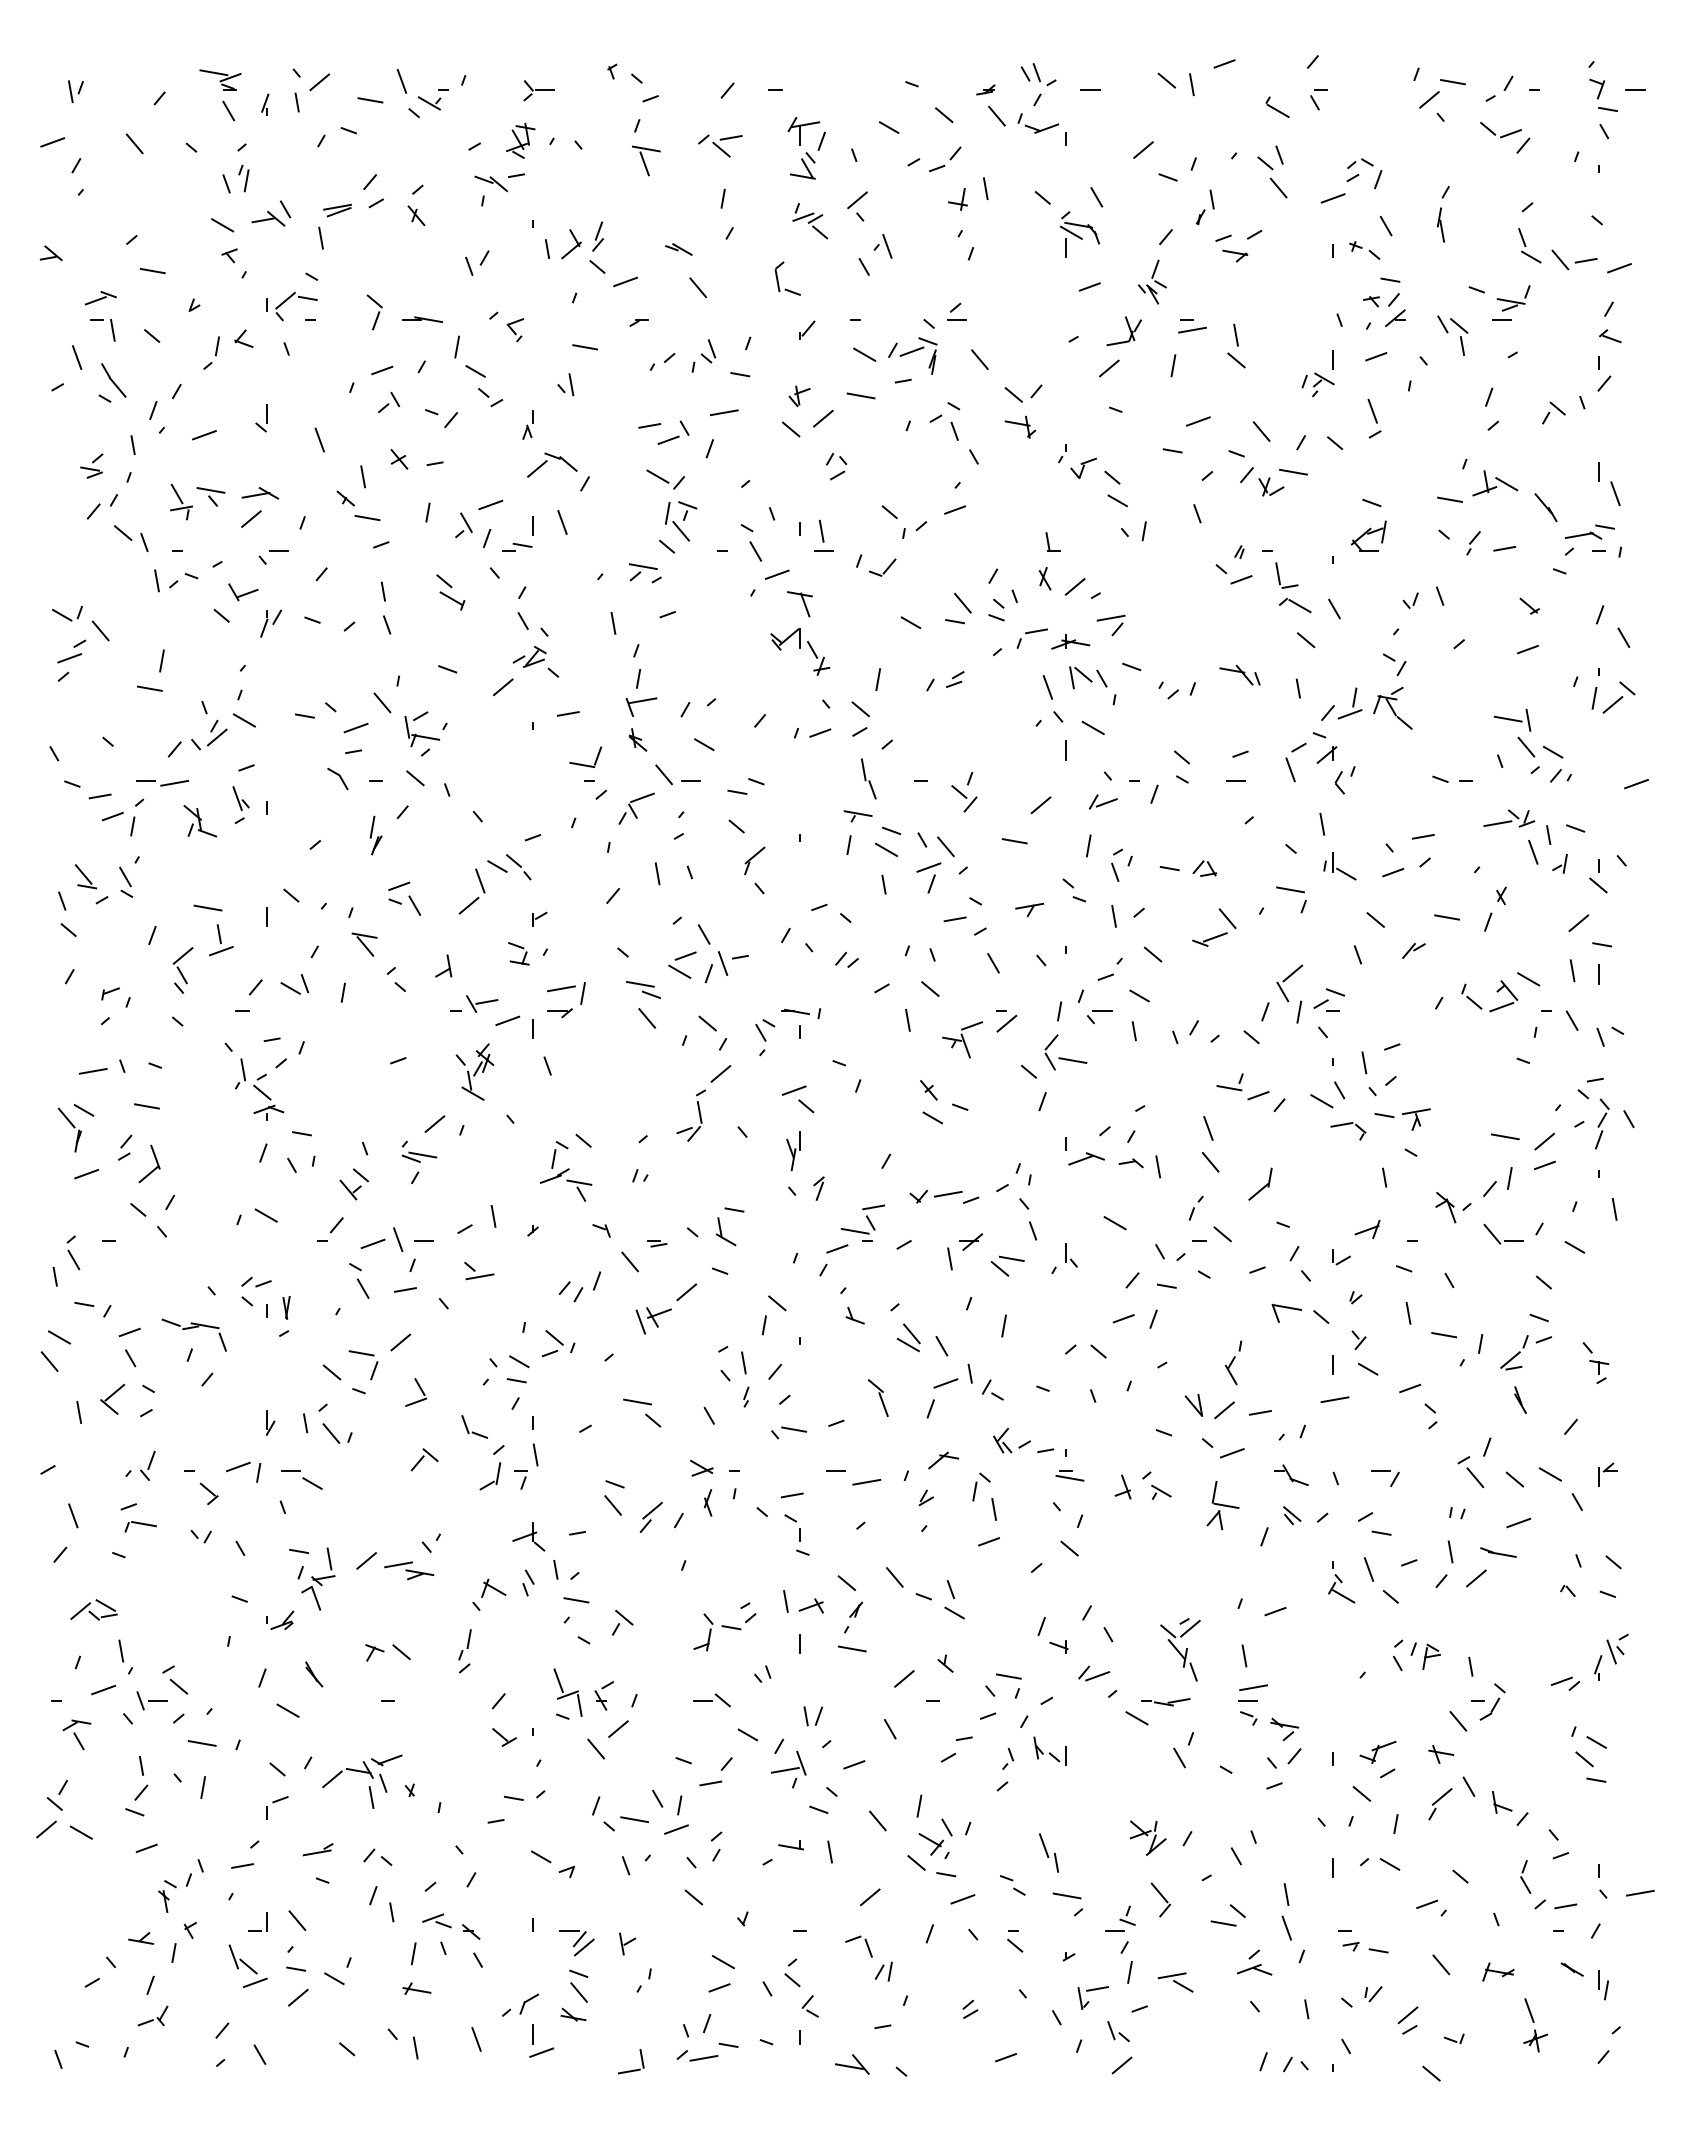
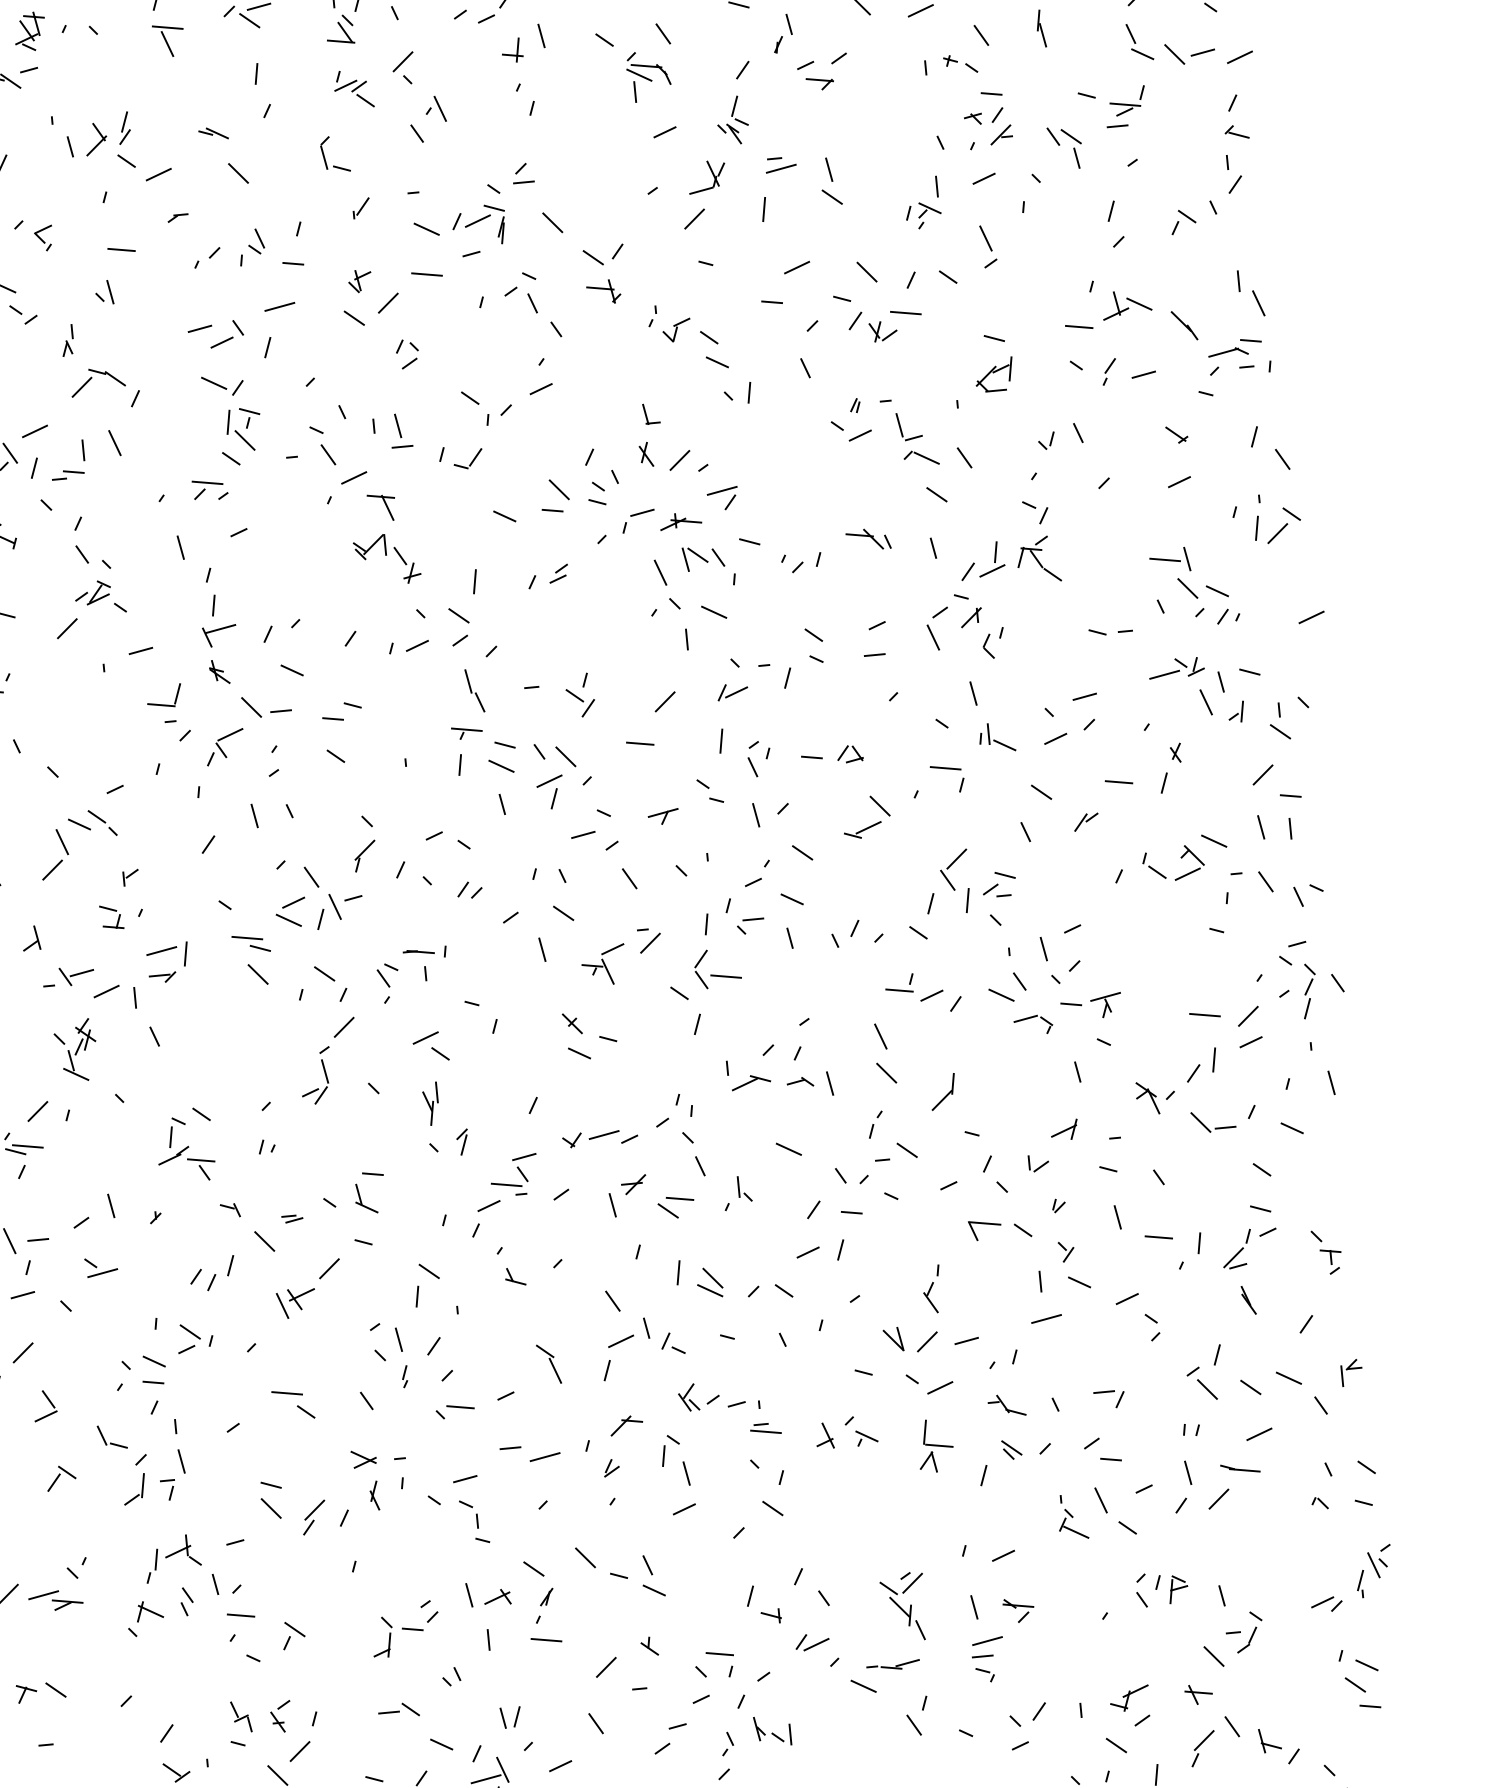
part: (754, 860) -> (364, 855), moved
part: (908, 1337) -> (709, 1282), moved
part: (464, 1644) -> (151, 1565), moved
part: (567, 1692) -> (240, 1716), size x0.6
part: (1284, 1729) -> (1018, 1610), moved

